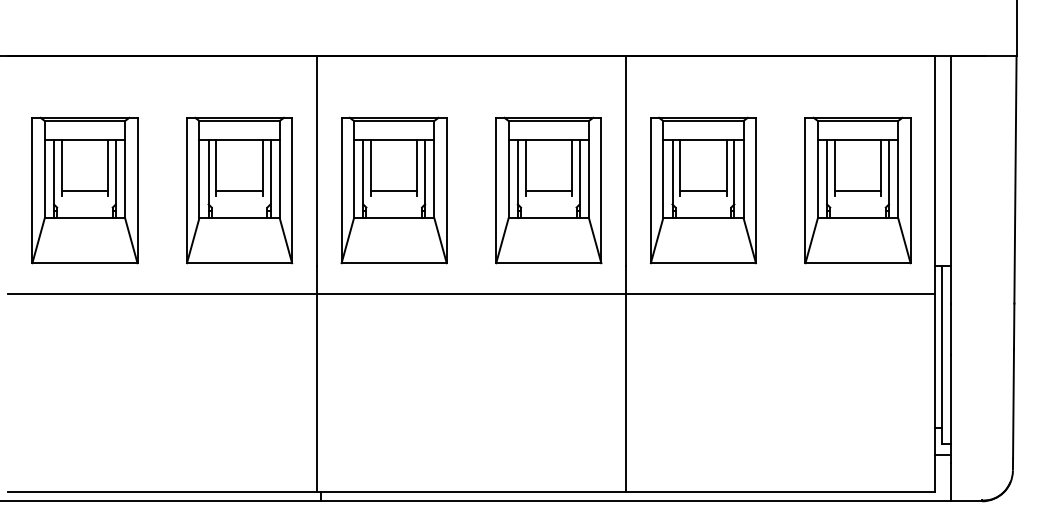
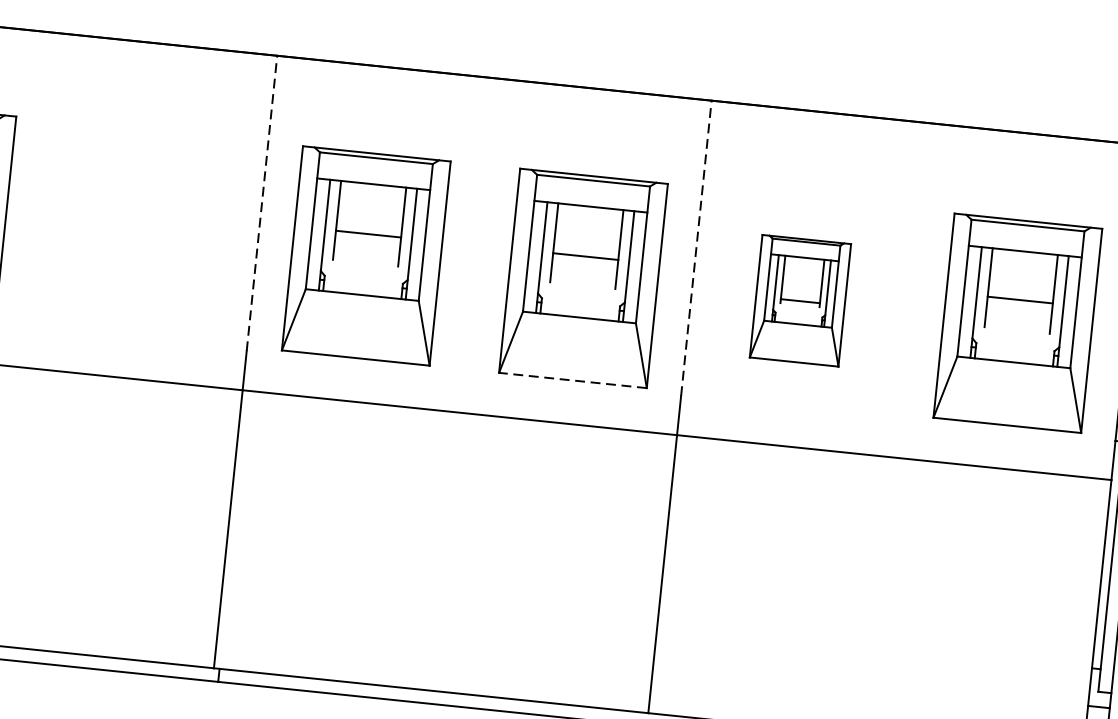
line: (316, 160) -> (261, 202), solid -> dashed
line: (626, 160) -> (697, 247), solid -> dashed
part: (239, 190) -> (149, 233), removed
part: (702, 190) -> (799, 300), size x0.6
line: (394, 191) -> (368, 234), moved
line: (548, 191) -> (585, 257), moved
line: (857, 191) -> (1019, 300), moved
line: (548, 263) -> (572, 380), solid -> dashed

